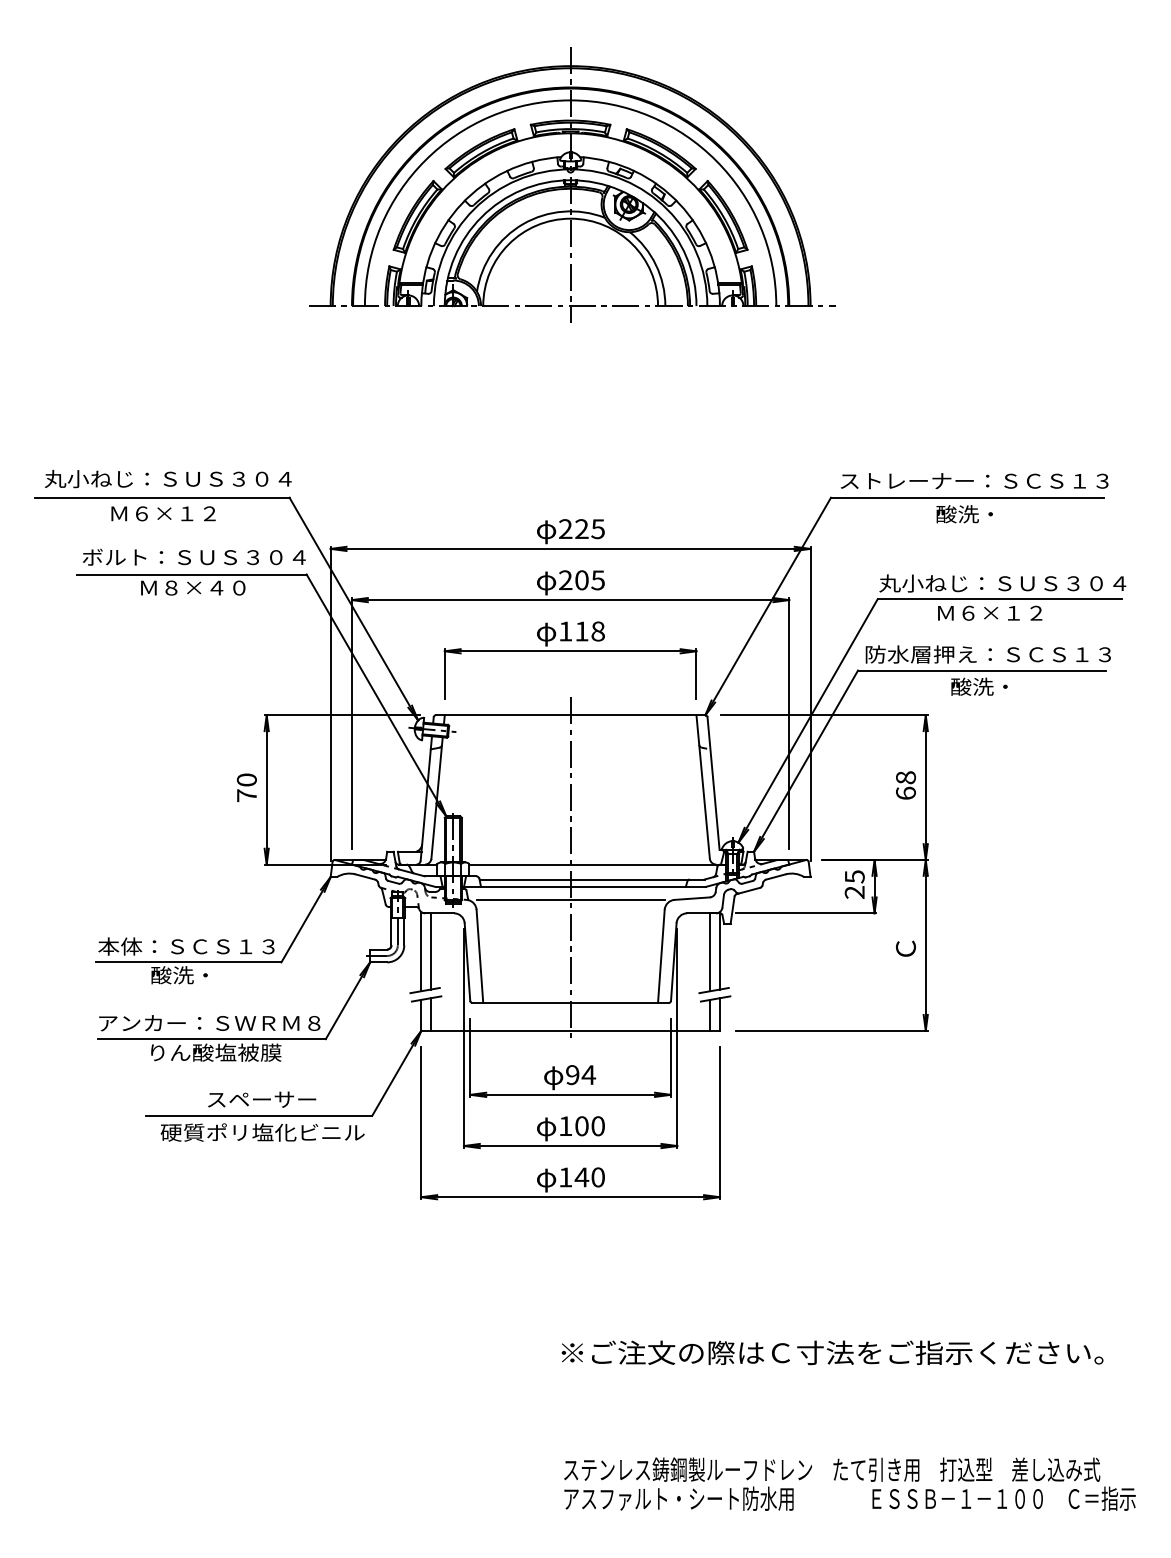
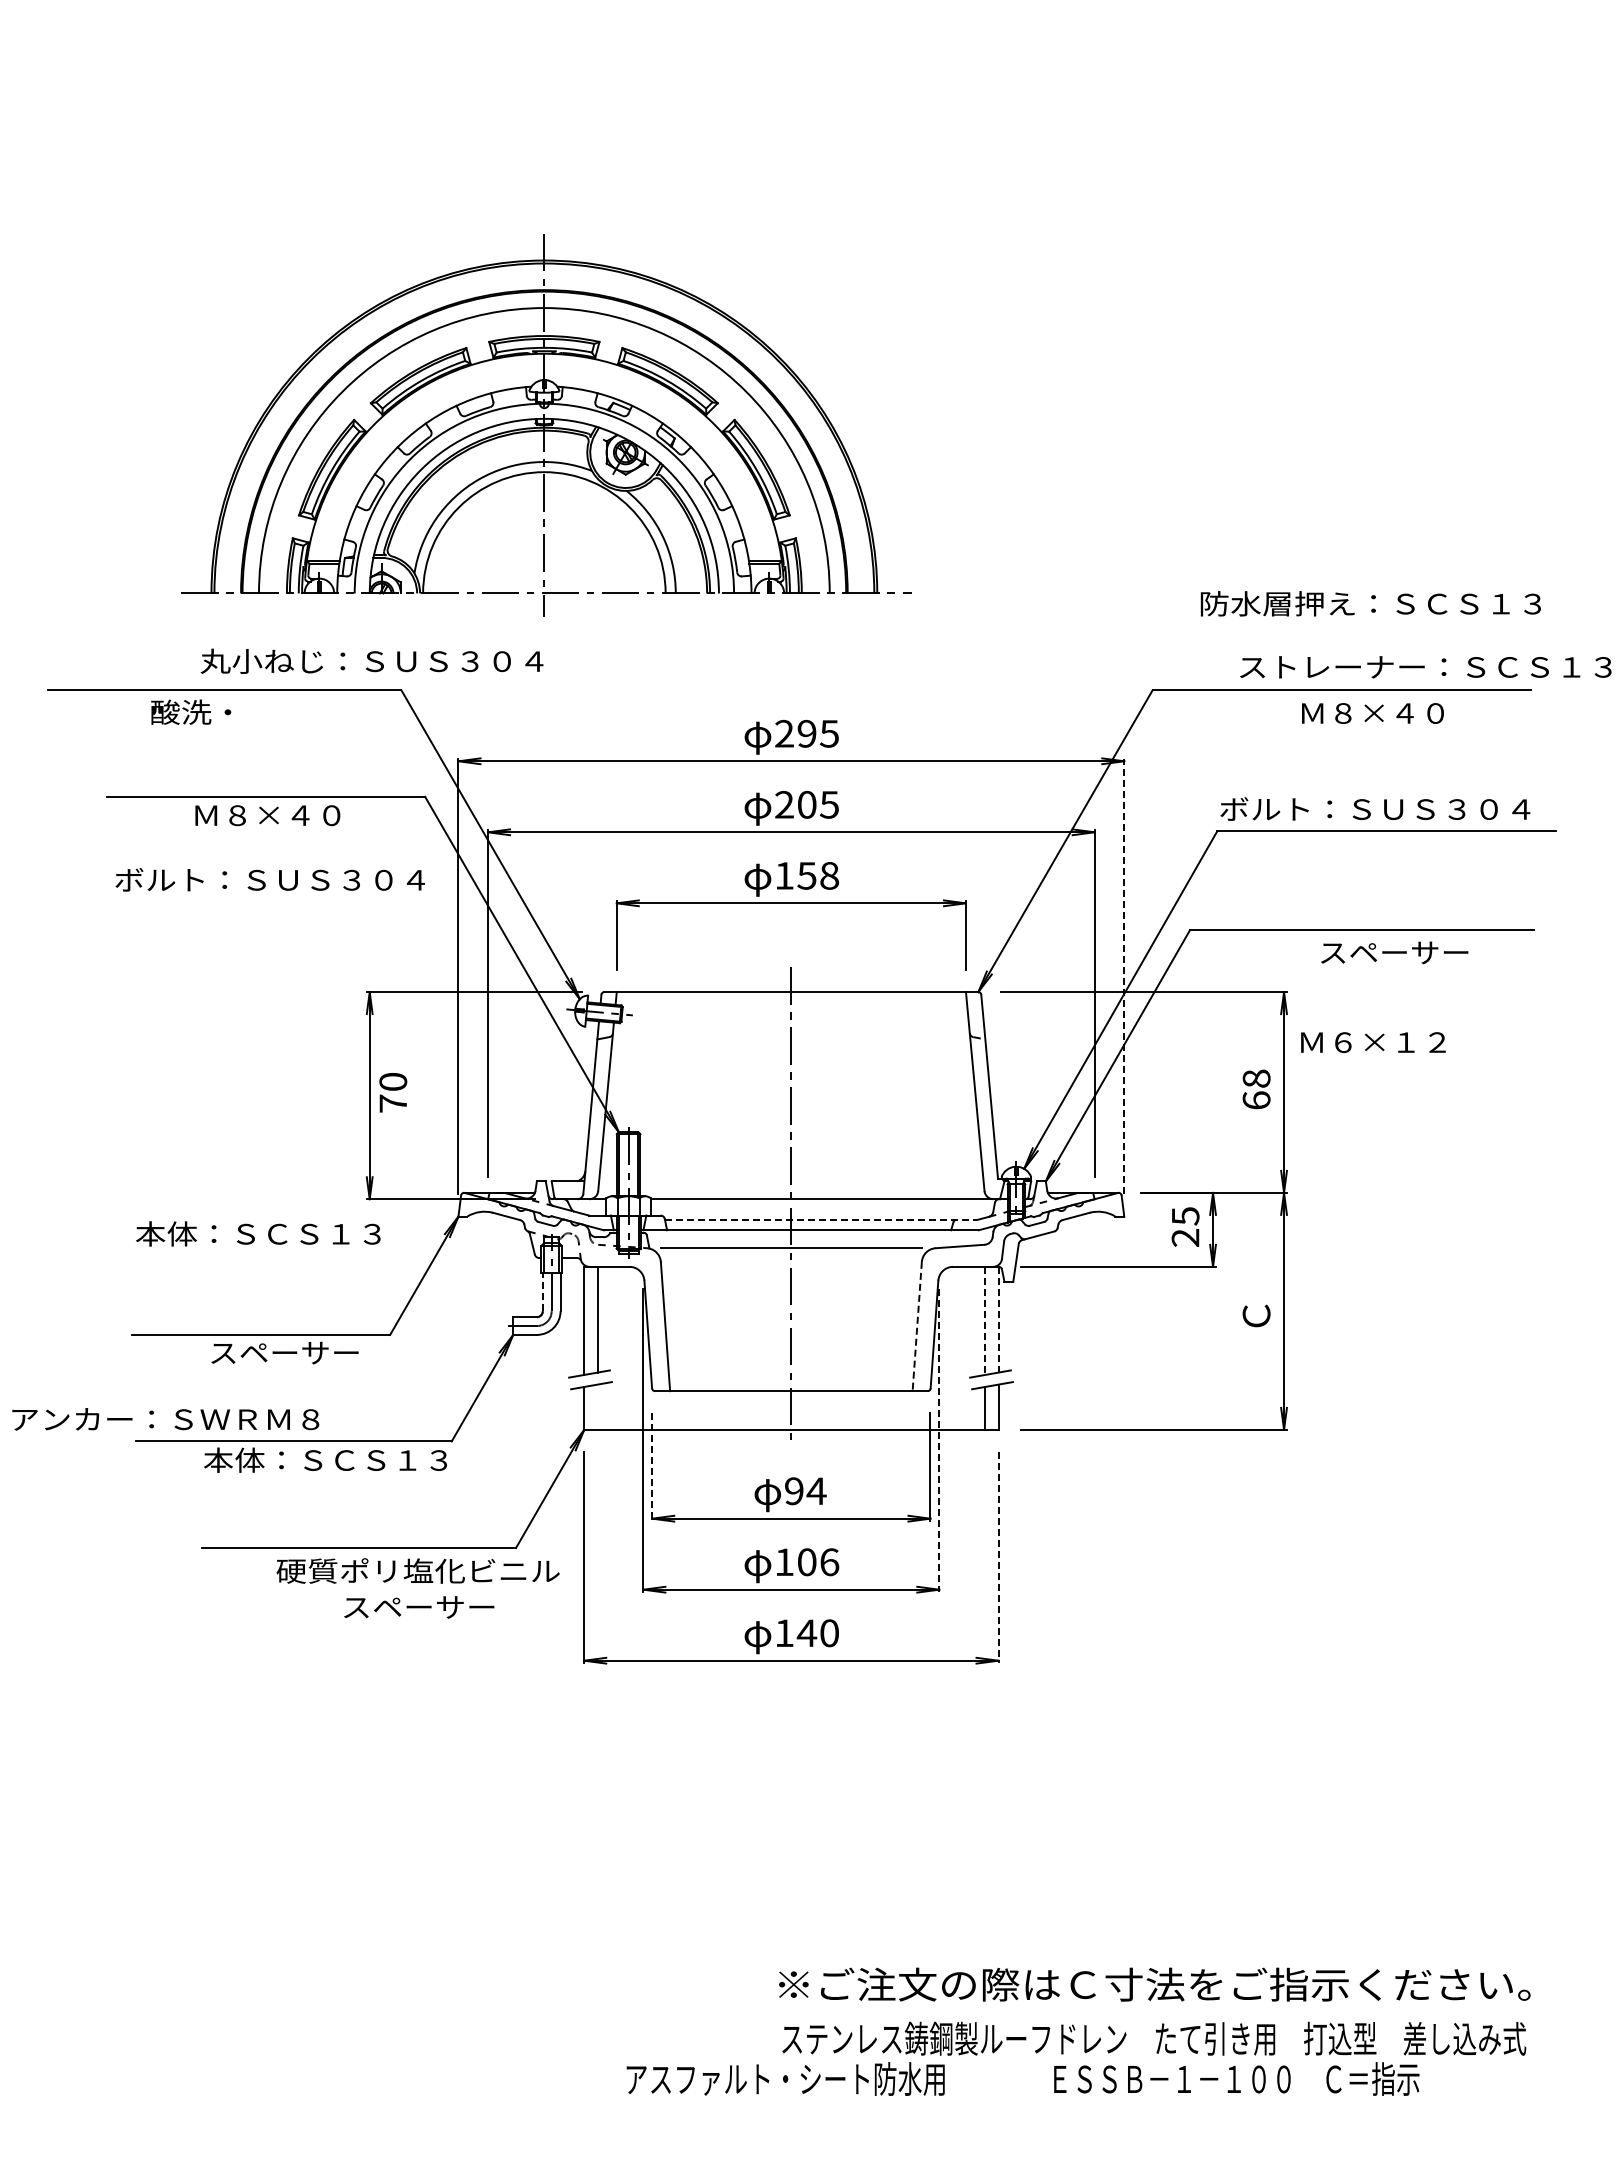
part: (572, 185) -> (546, 425), moved
text: (167, 478) -> (371, 660), moved
text: (974, 481) -> (1425, 667), moved
text: (162, 513) -> (224, 711), Ｍ６×１２ -> 酸洗・
text: (988, 513) -> (1371, 712), 酸洗・ -> Ｍ８×４０
text: (581, 528) -> (806, 733), 225 -> 295
text: (193, 556) -> (269, 879), moved
text: (1002, 582) -> (1390, 808), 丸小ねじ：ＳＵＳ３０４ -> ボルト：ＳＵＳ３０４
text: (990, 613) -> (1373, 1042), moved
text: (581, 631) -> (806, 875), 118 -> 158
text: (988, 654) -> (1370, 603), moved
text: (1004, 686) -> (1393, 952), 酸洗・ -> スペーサー
line: (810, 704) -> (1124, 976), solid -> dashed
text: (247, 787) -> (393, 1092), moved
line: (592, 879) -> (821, 1219), solid -> dashed
line: (391, 931) -> (542, 1291), solid -> dashed
text: (186, 946) -> (258, 1233), moved
line: (719, 951) -> (998, 1319), solid -> dashed
line: (710, 952) -> (985, 1321), solid -> dashed
line: (661, 956) -> (917, 1326), solid -> dashed
text: (204, 975) -> (283, 1352), 酸洗・ -> スペーサー
line: (430, 1013) -> (597, 1406), removed
text: (209, 1023) -> (165, 1419), moved
line: (677, 1038) -> (939, 1440), solid -> dashed
text: (234, 1052) -> (325, 1459), りん酸塩被膜 -> 本体：ＳＣＳ１３
line: (470, 1057) -> (652, 1467), solid -> dashed
text: (262, 1099) -> (419, 1607), moved
line: (719, 1122) -> (998, 1557), solid -> dashed
text: (598, 1126) -> (829, 1562), 100 -> 106
text: (262, 1132) -> (417, 1570), moved
text: (832, 1352) -> (1154, 1984), moved
text: (849, 1498) -> (1022, 2078), moved

